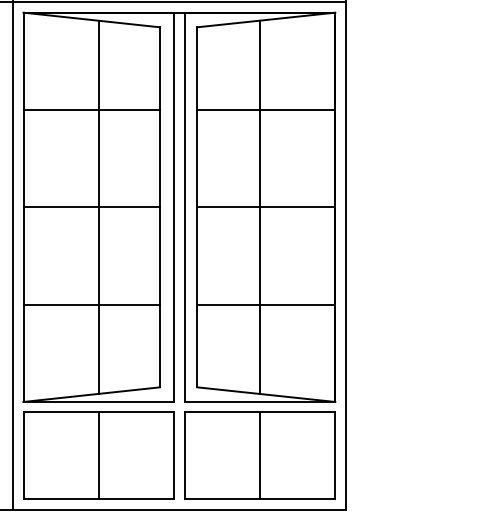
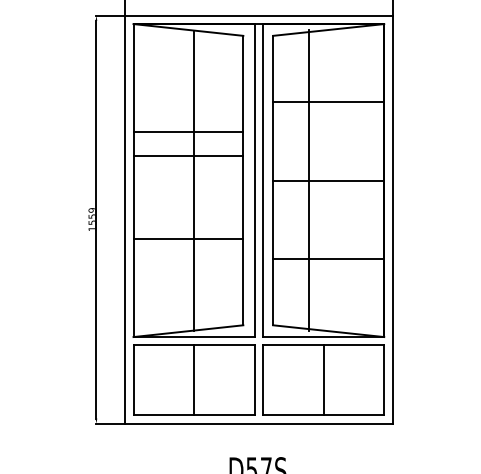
line: (91, 110) -> (188, 132), moved
line: (91, 207) -> (188, 155), moved
line: (259, 207) -> (308, 180), moved
line: (91, 304) -> (188, 238), moved

